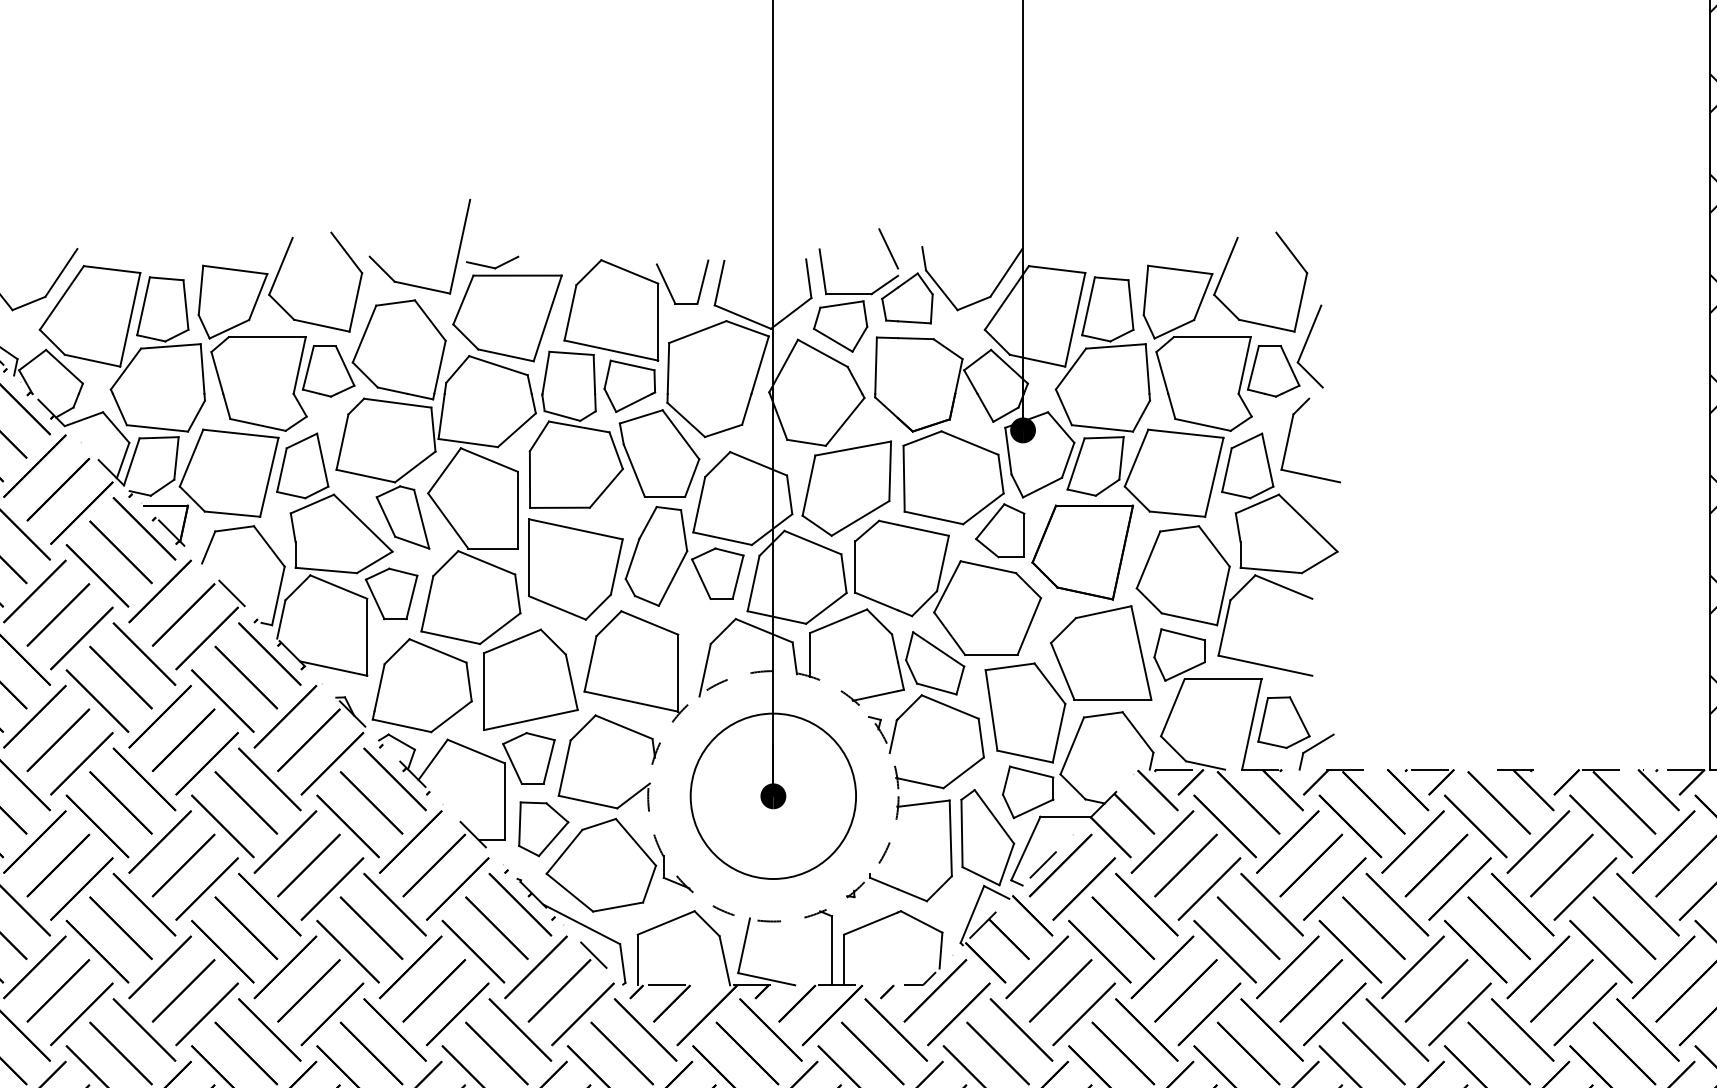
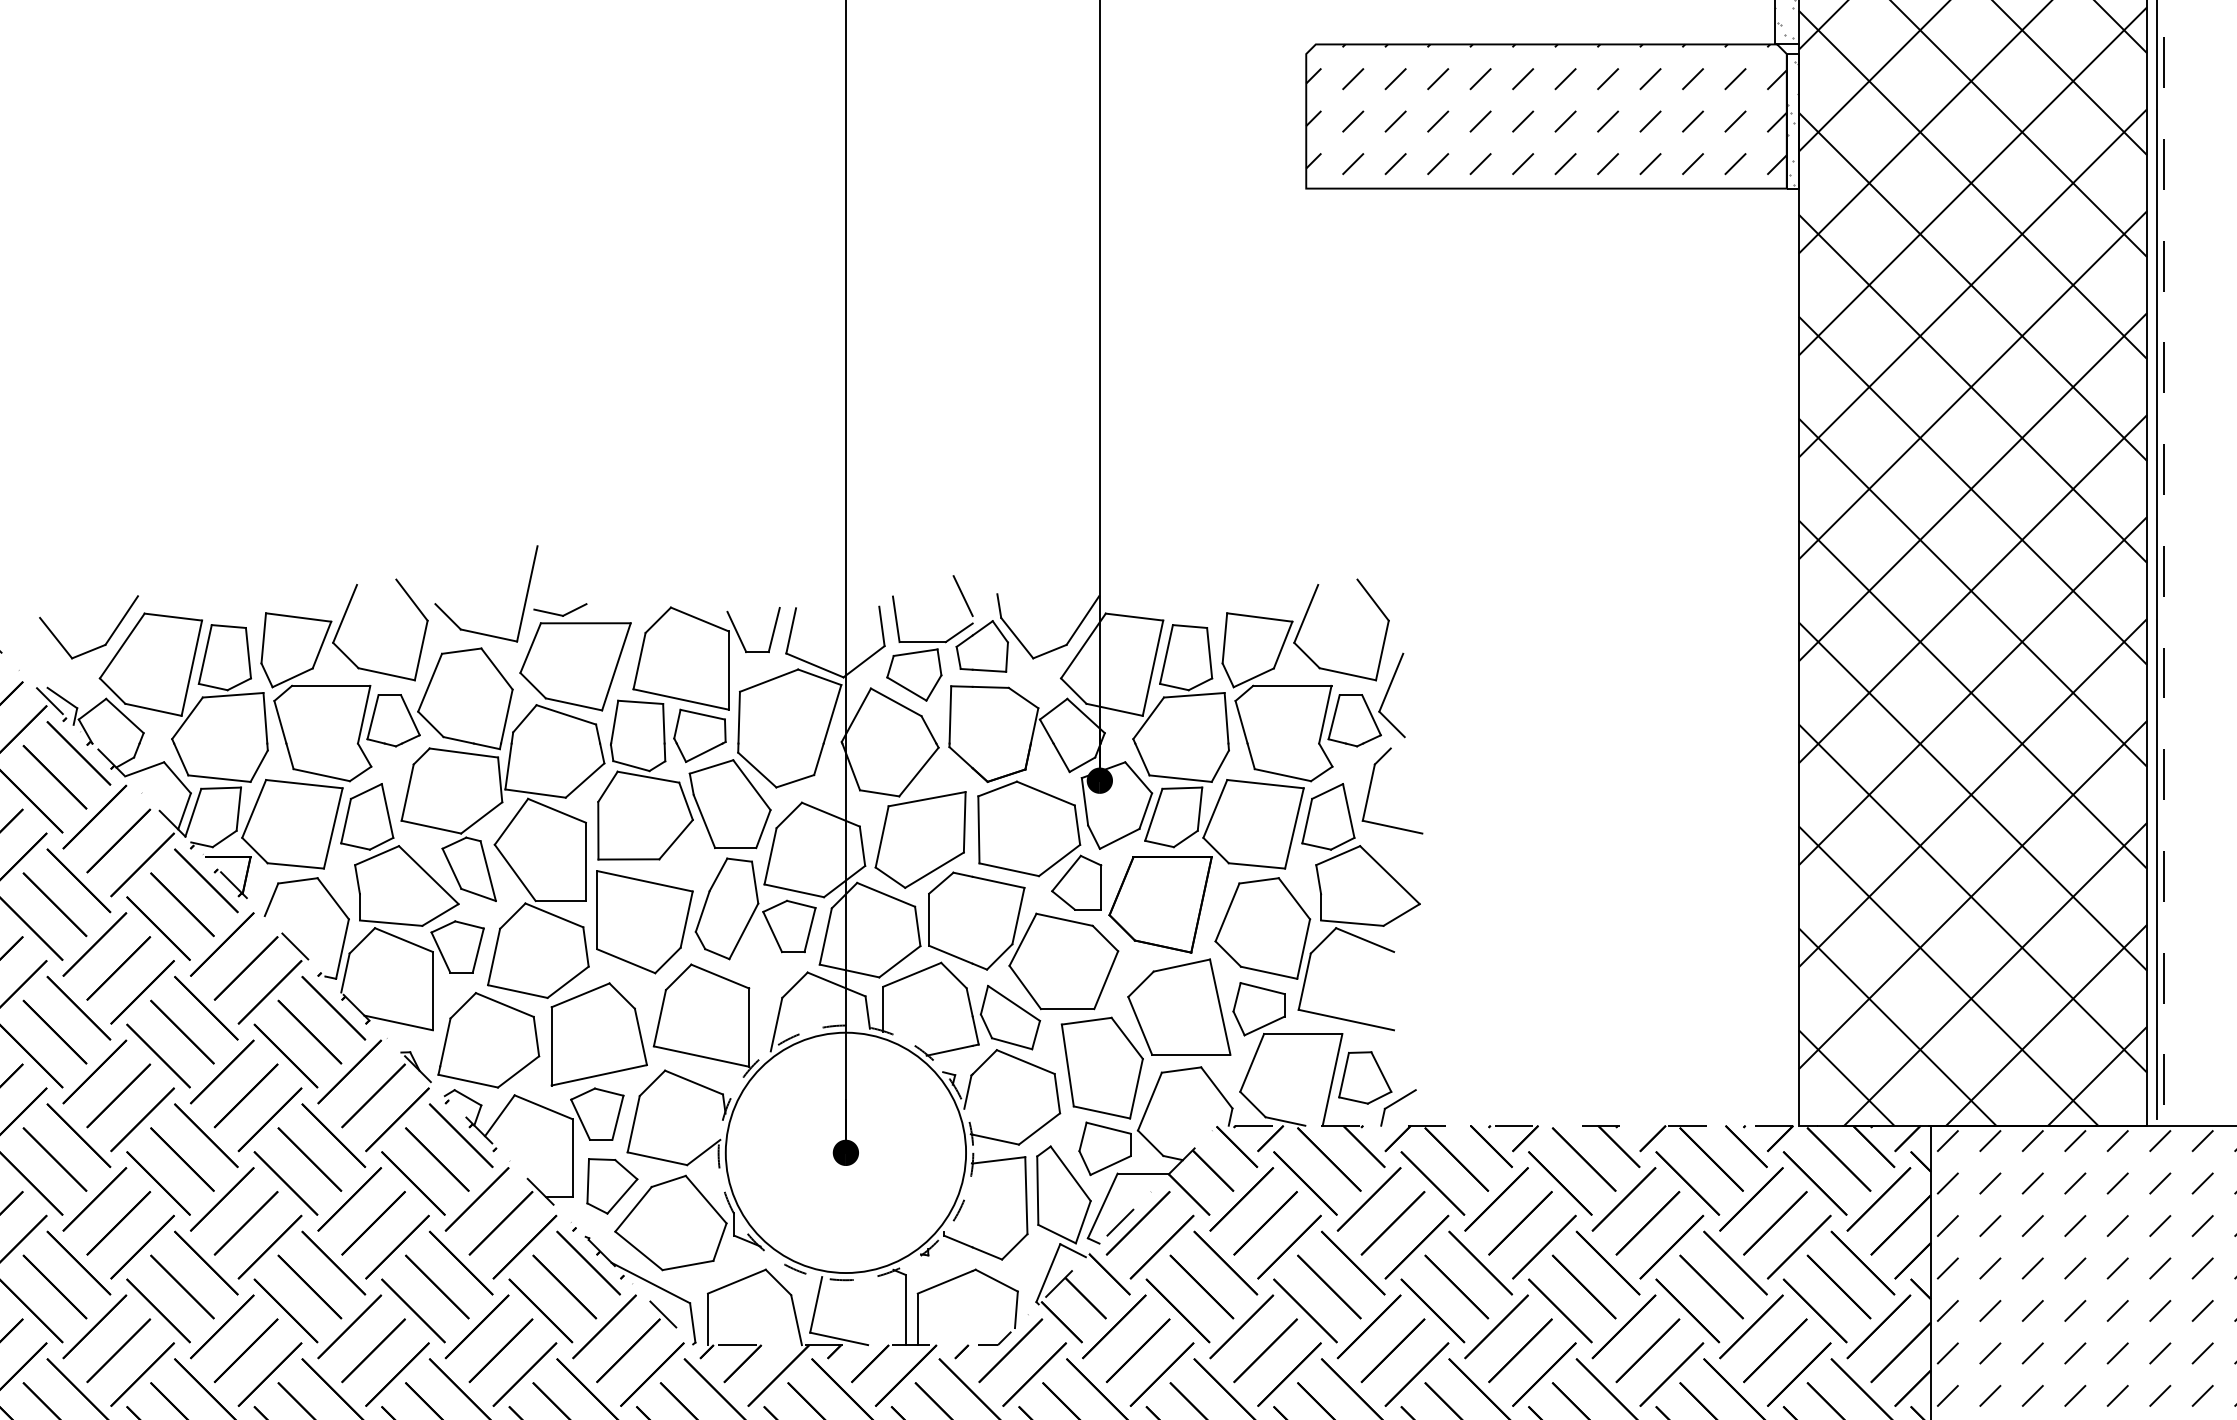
circle: (772, 795) -> (845, 1152), size x1.43

